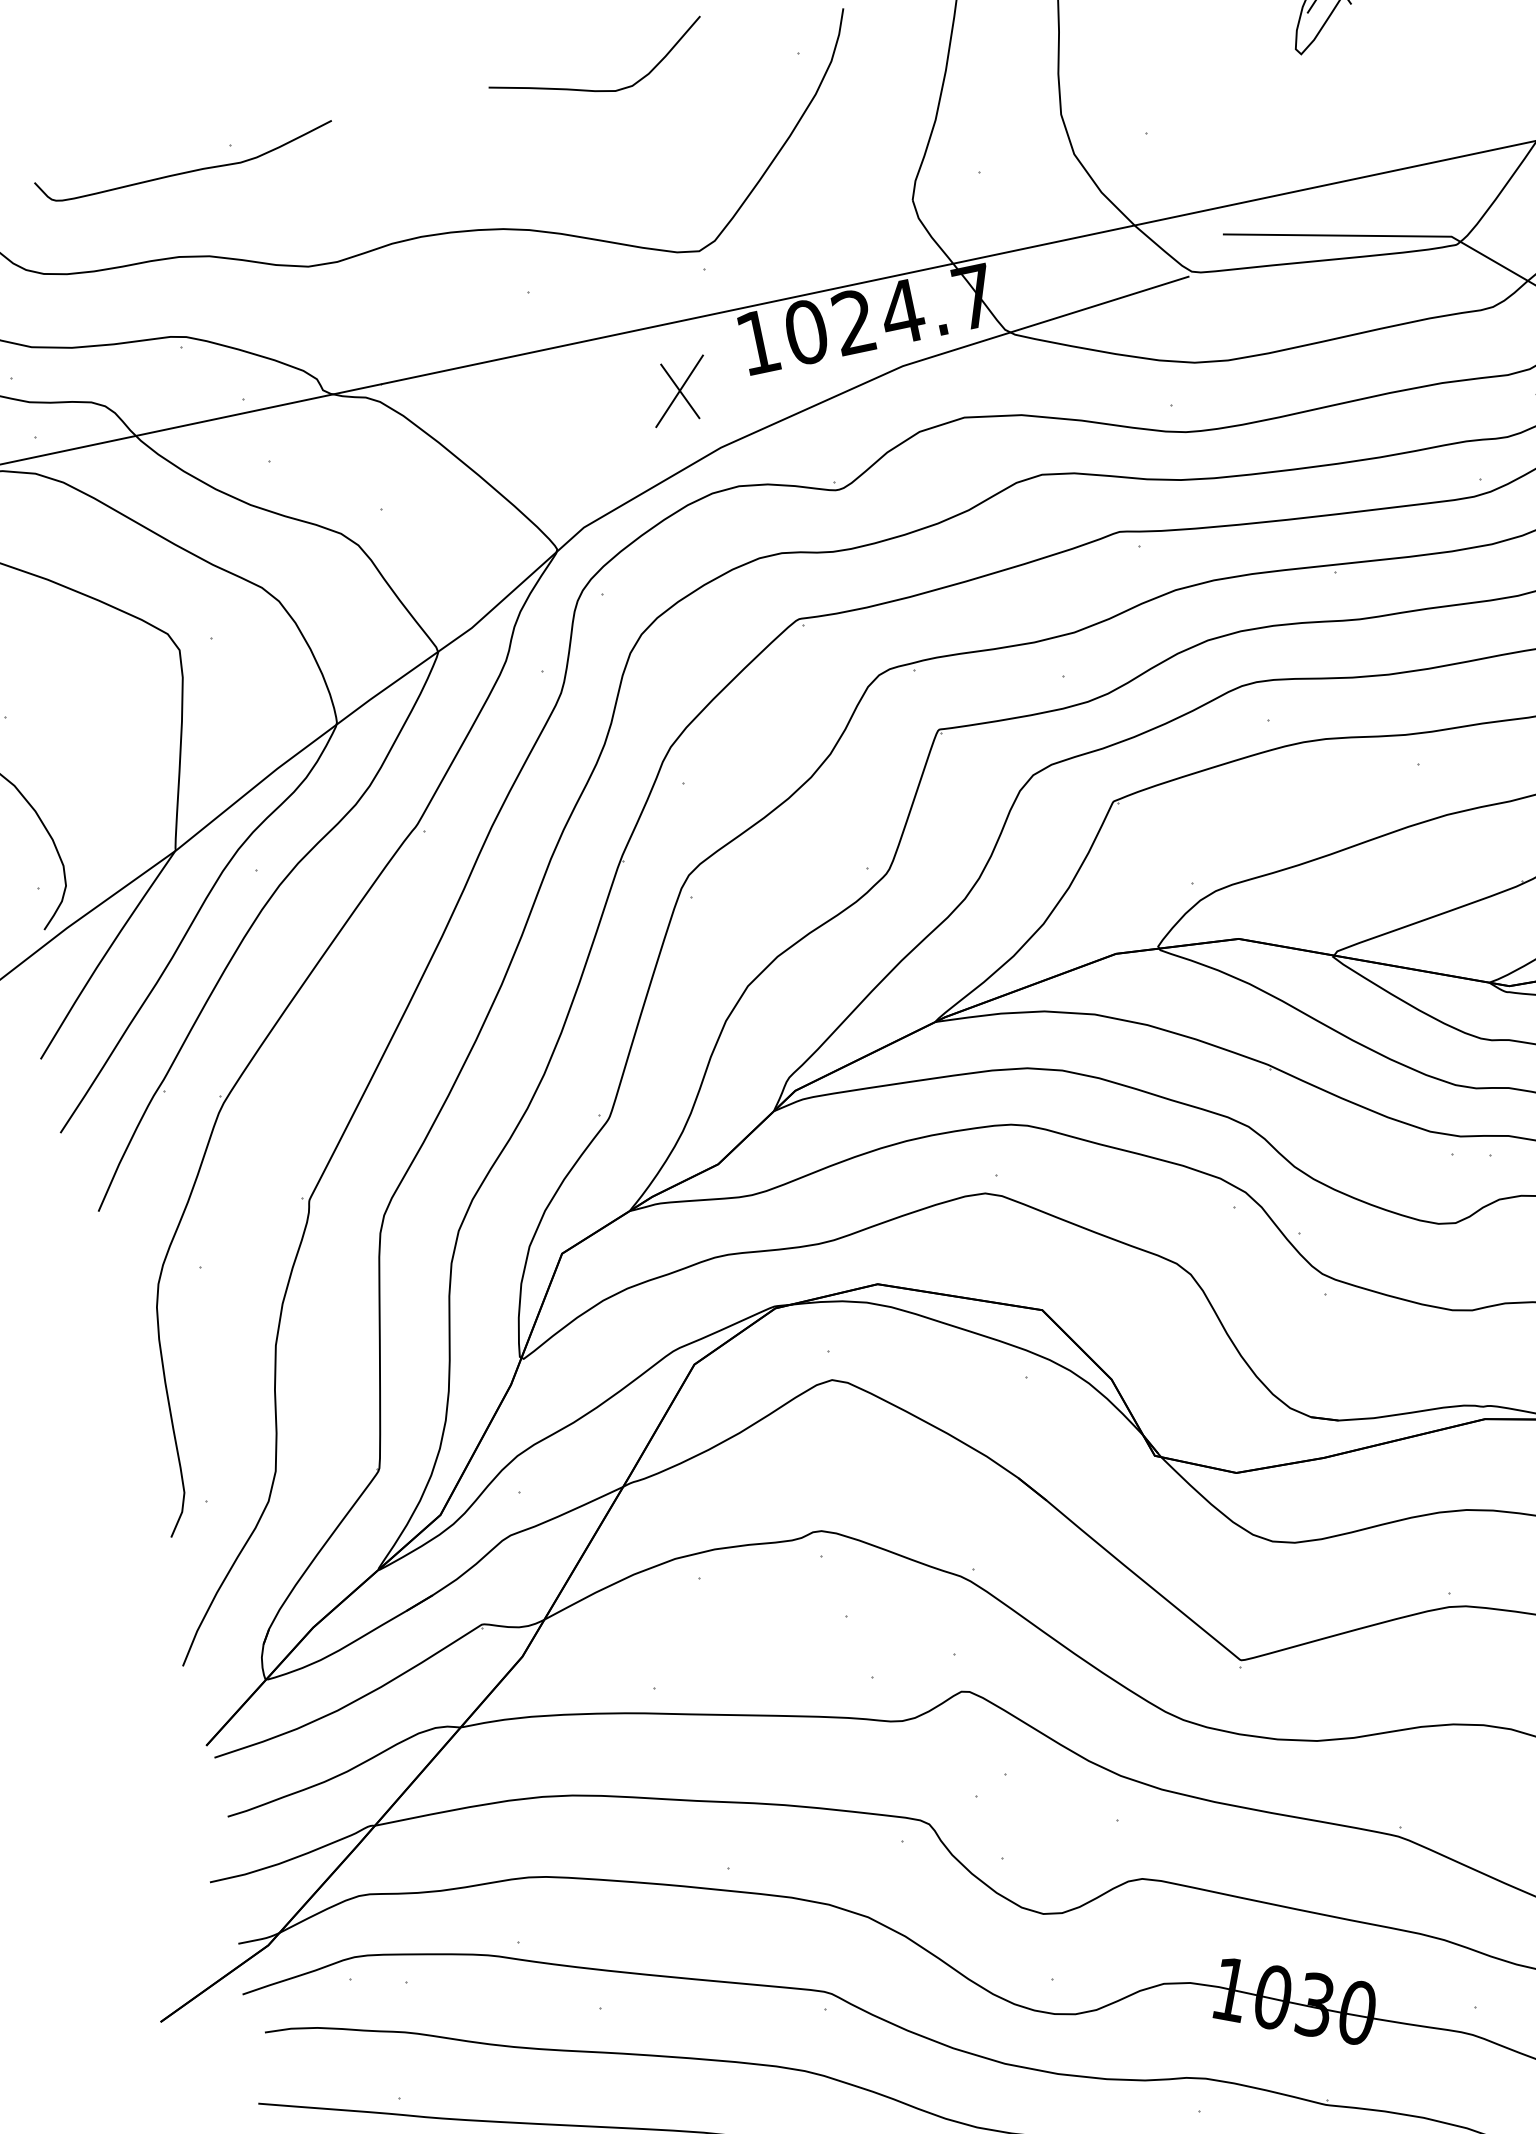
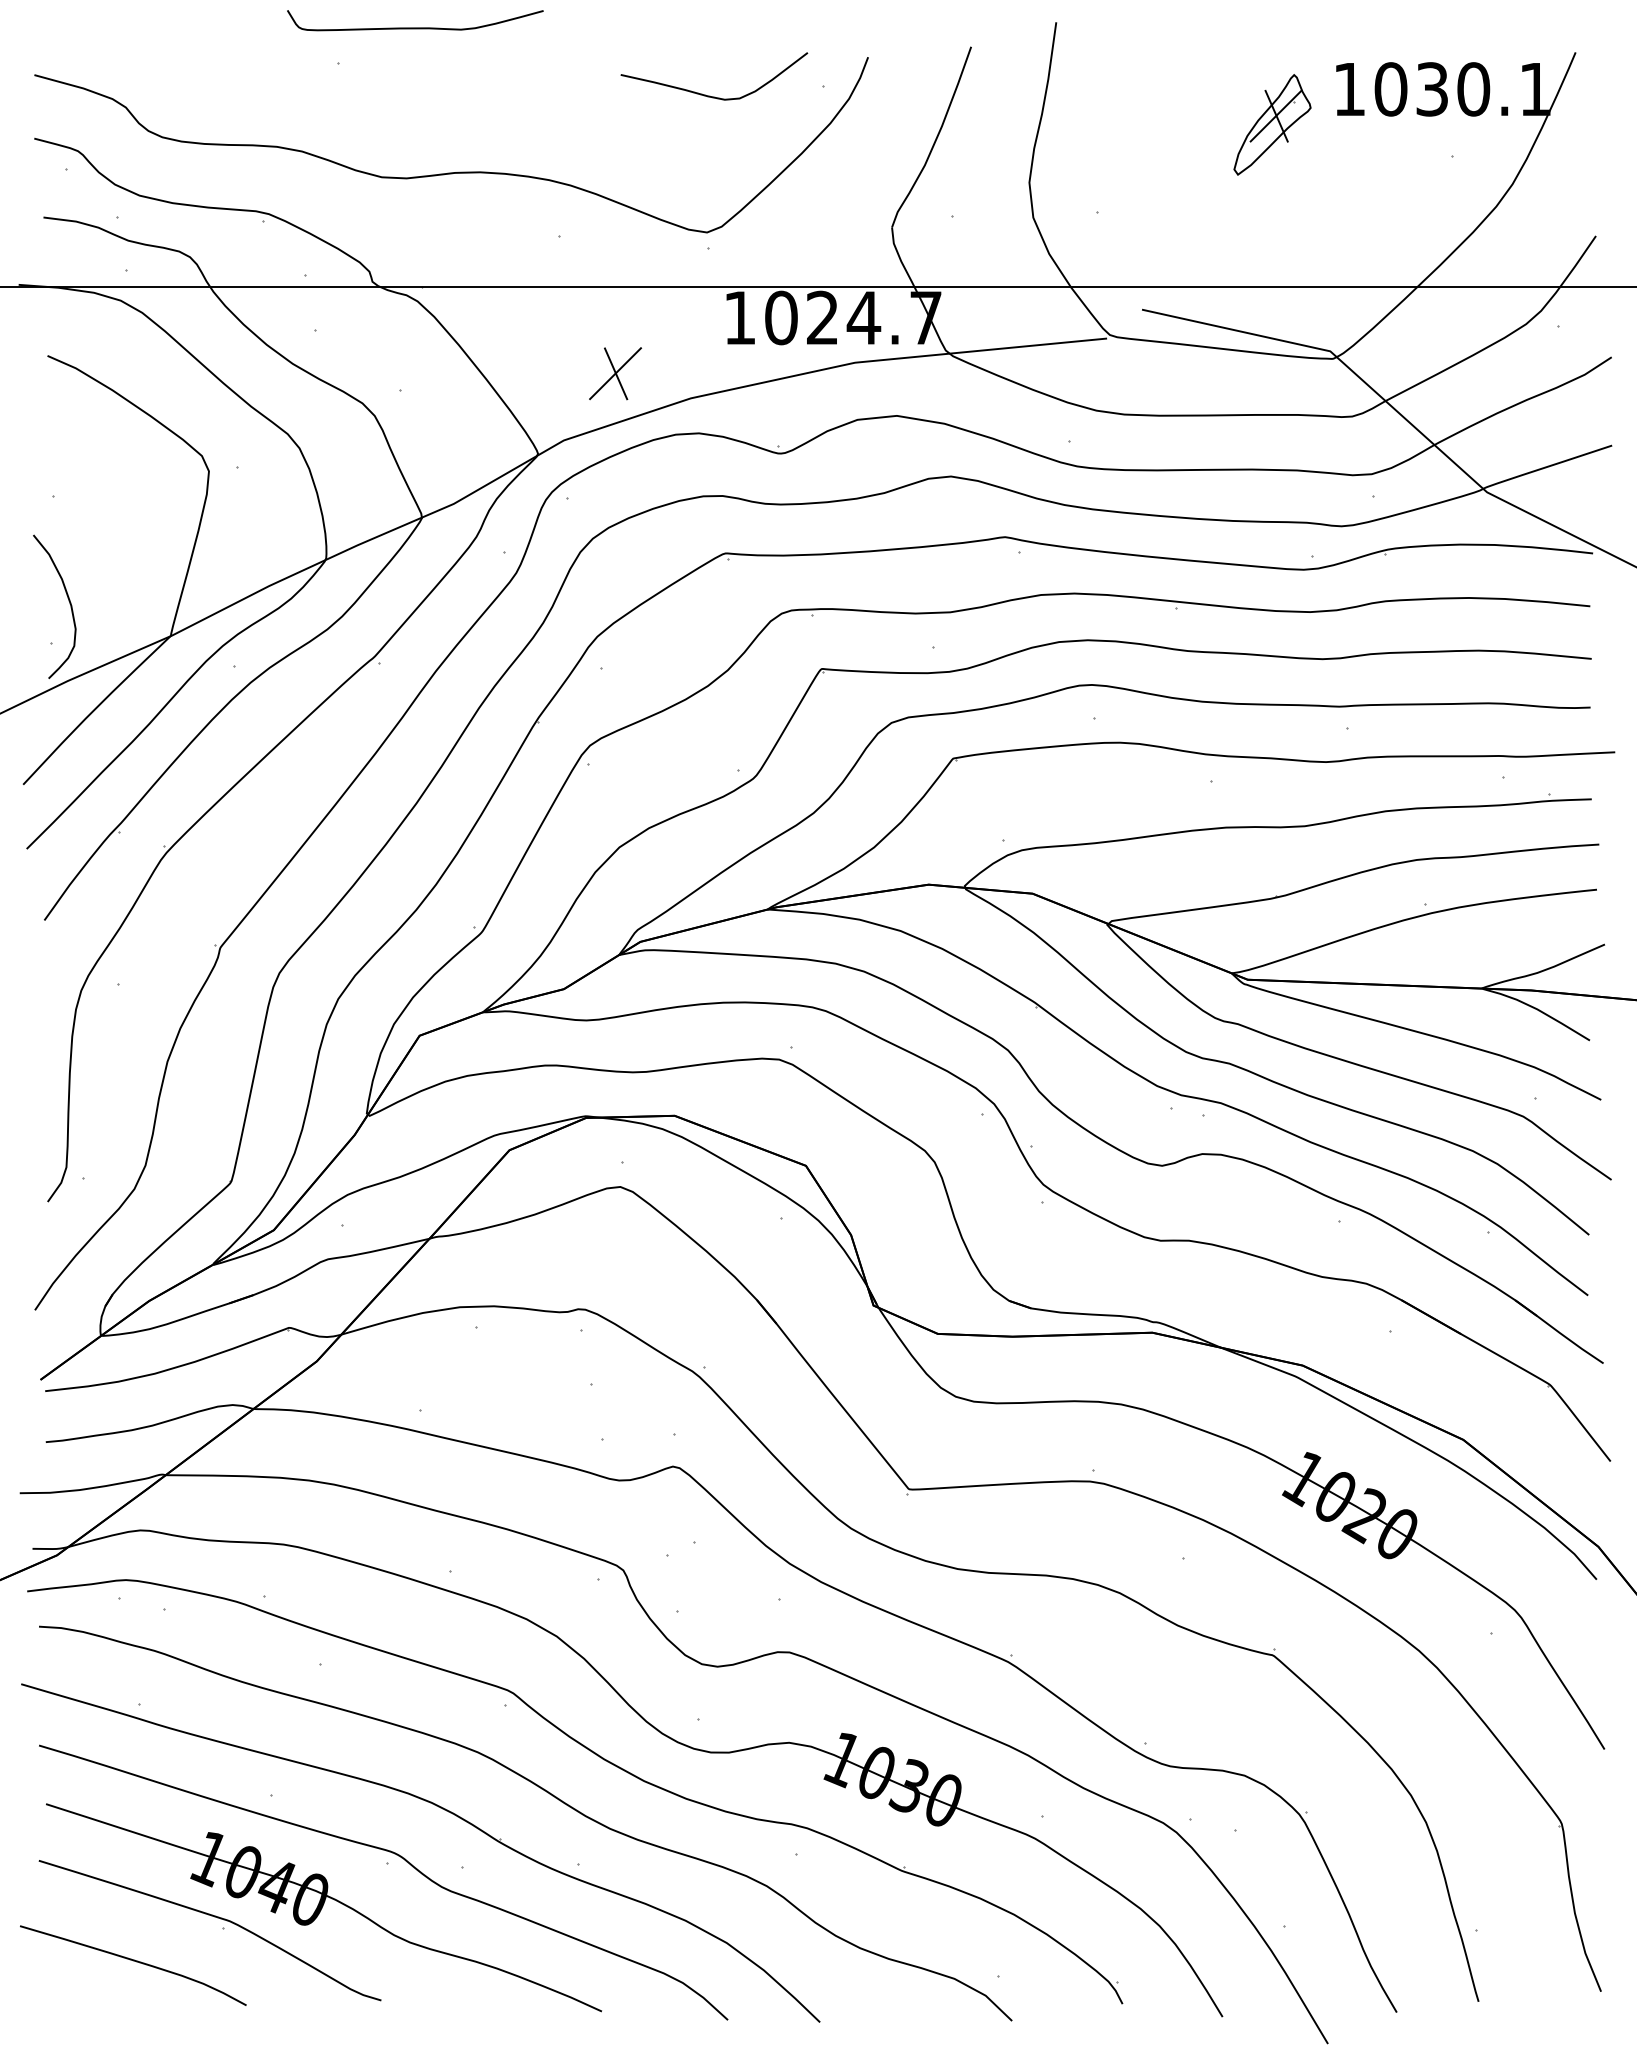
curve: (597, 89) -> (710, 95), moved
curve: (187, 171) -> (415, 27), moved
part: (679, 391) -> (615, 373), moved

